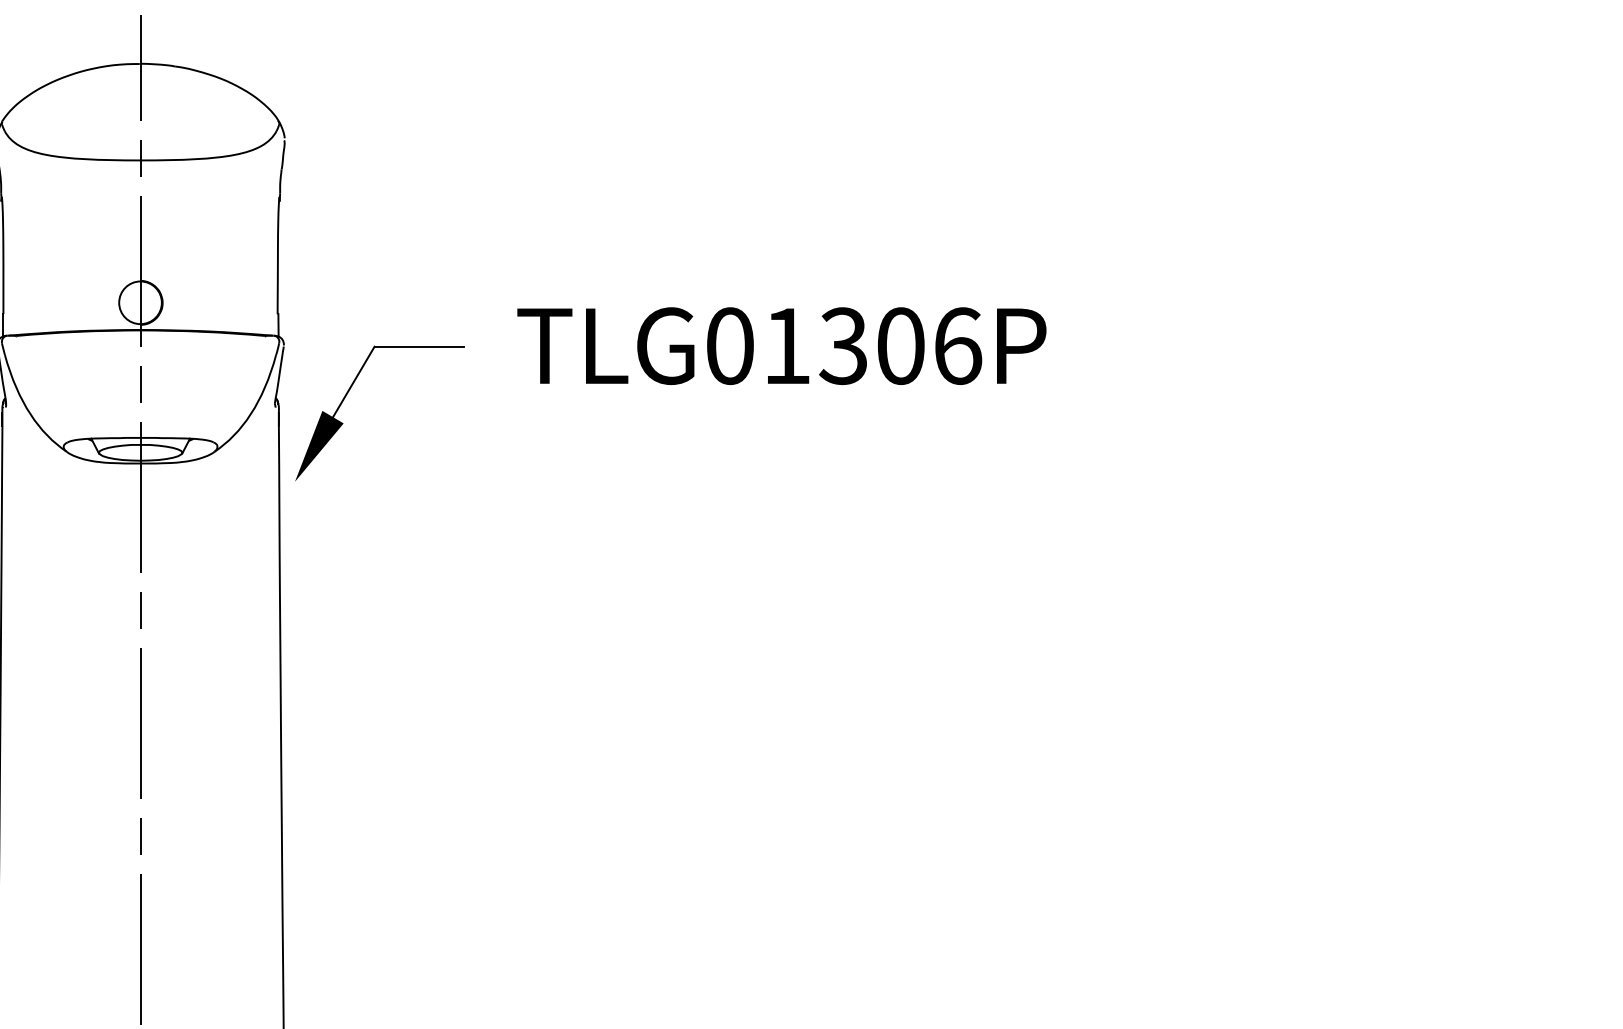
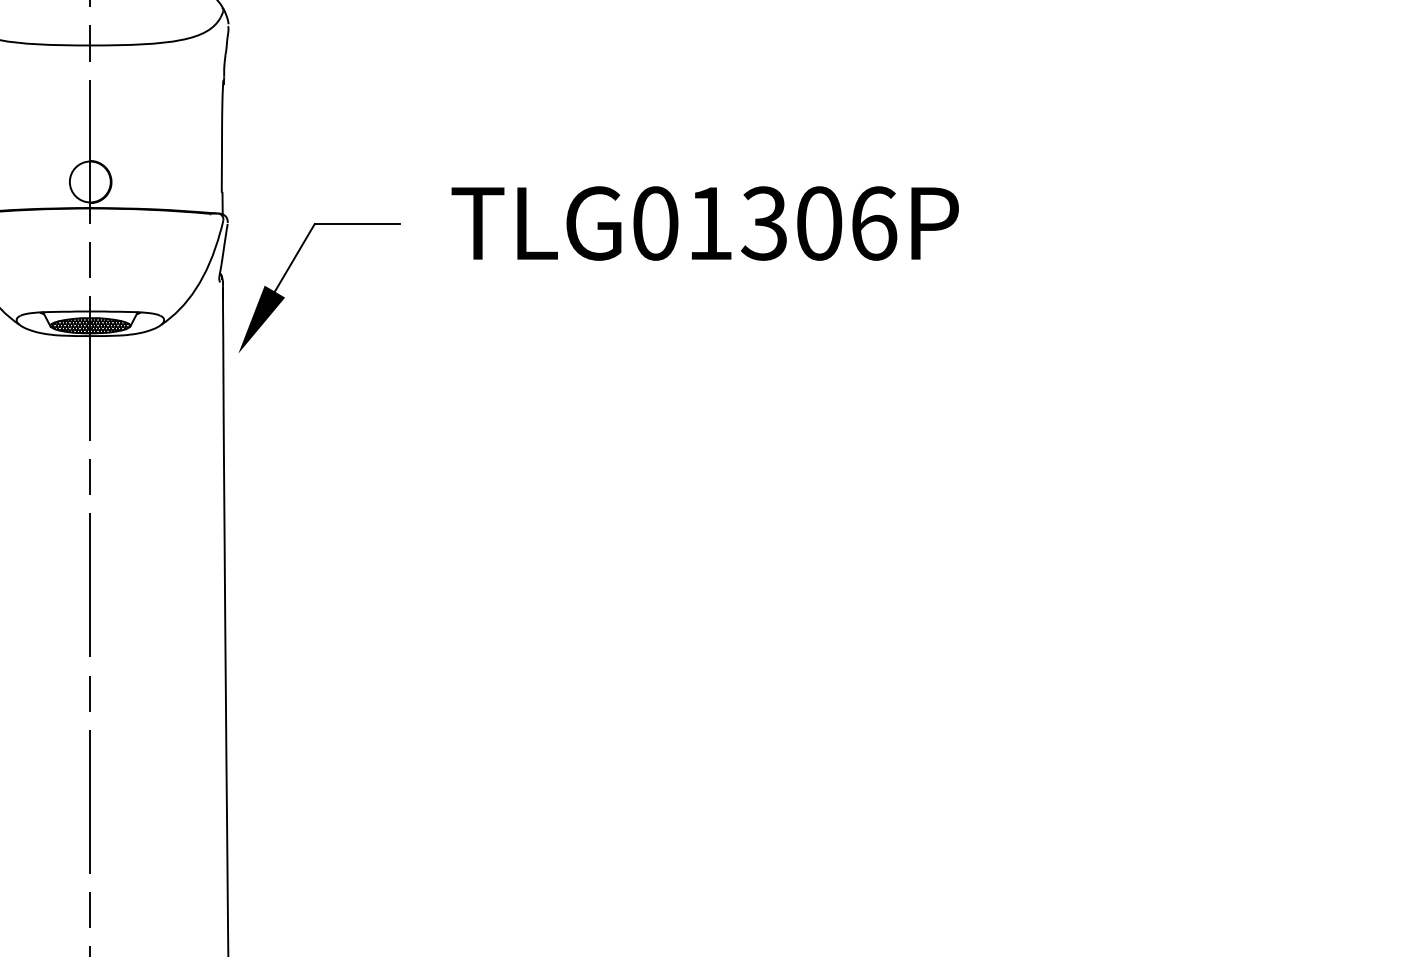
hatch: (140, 452) -> (90, 325), added

